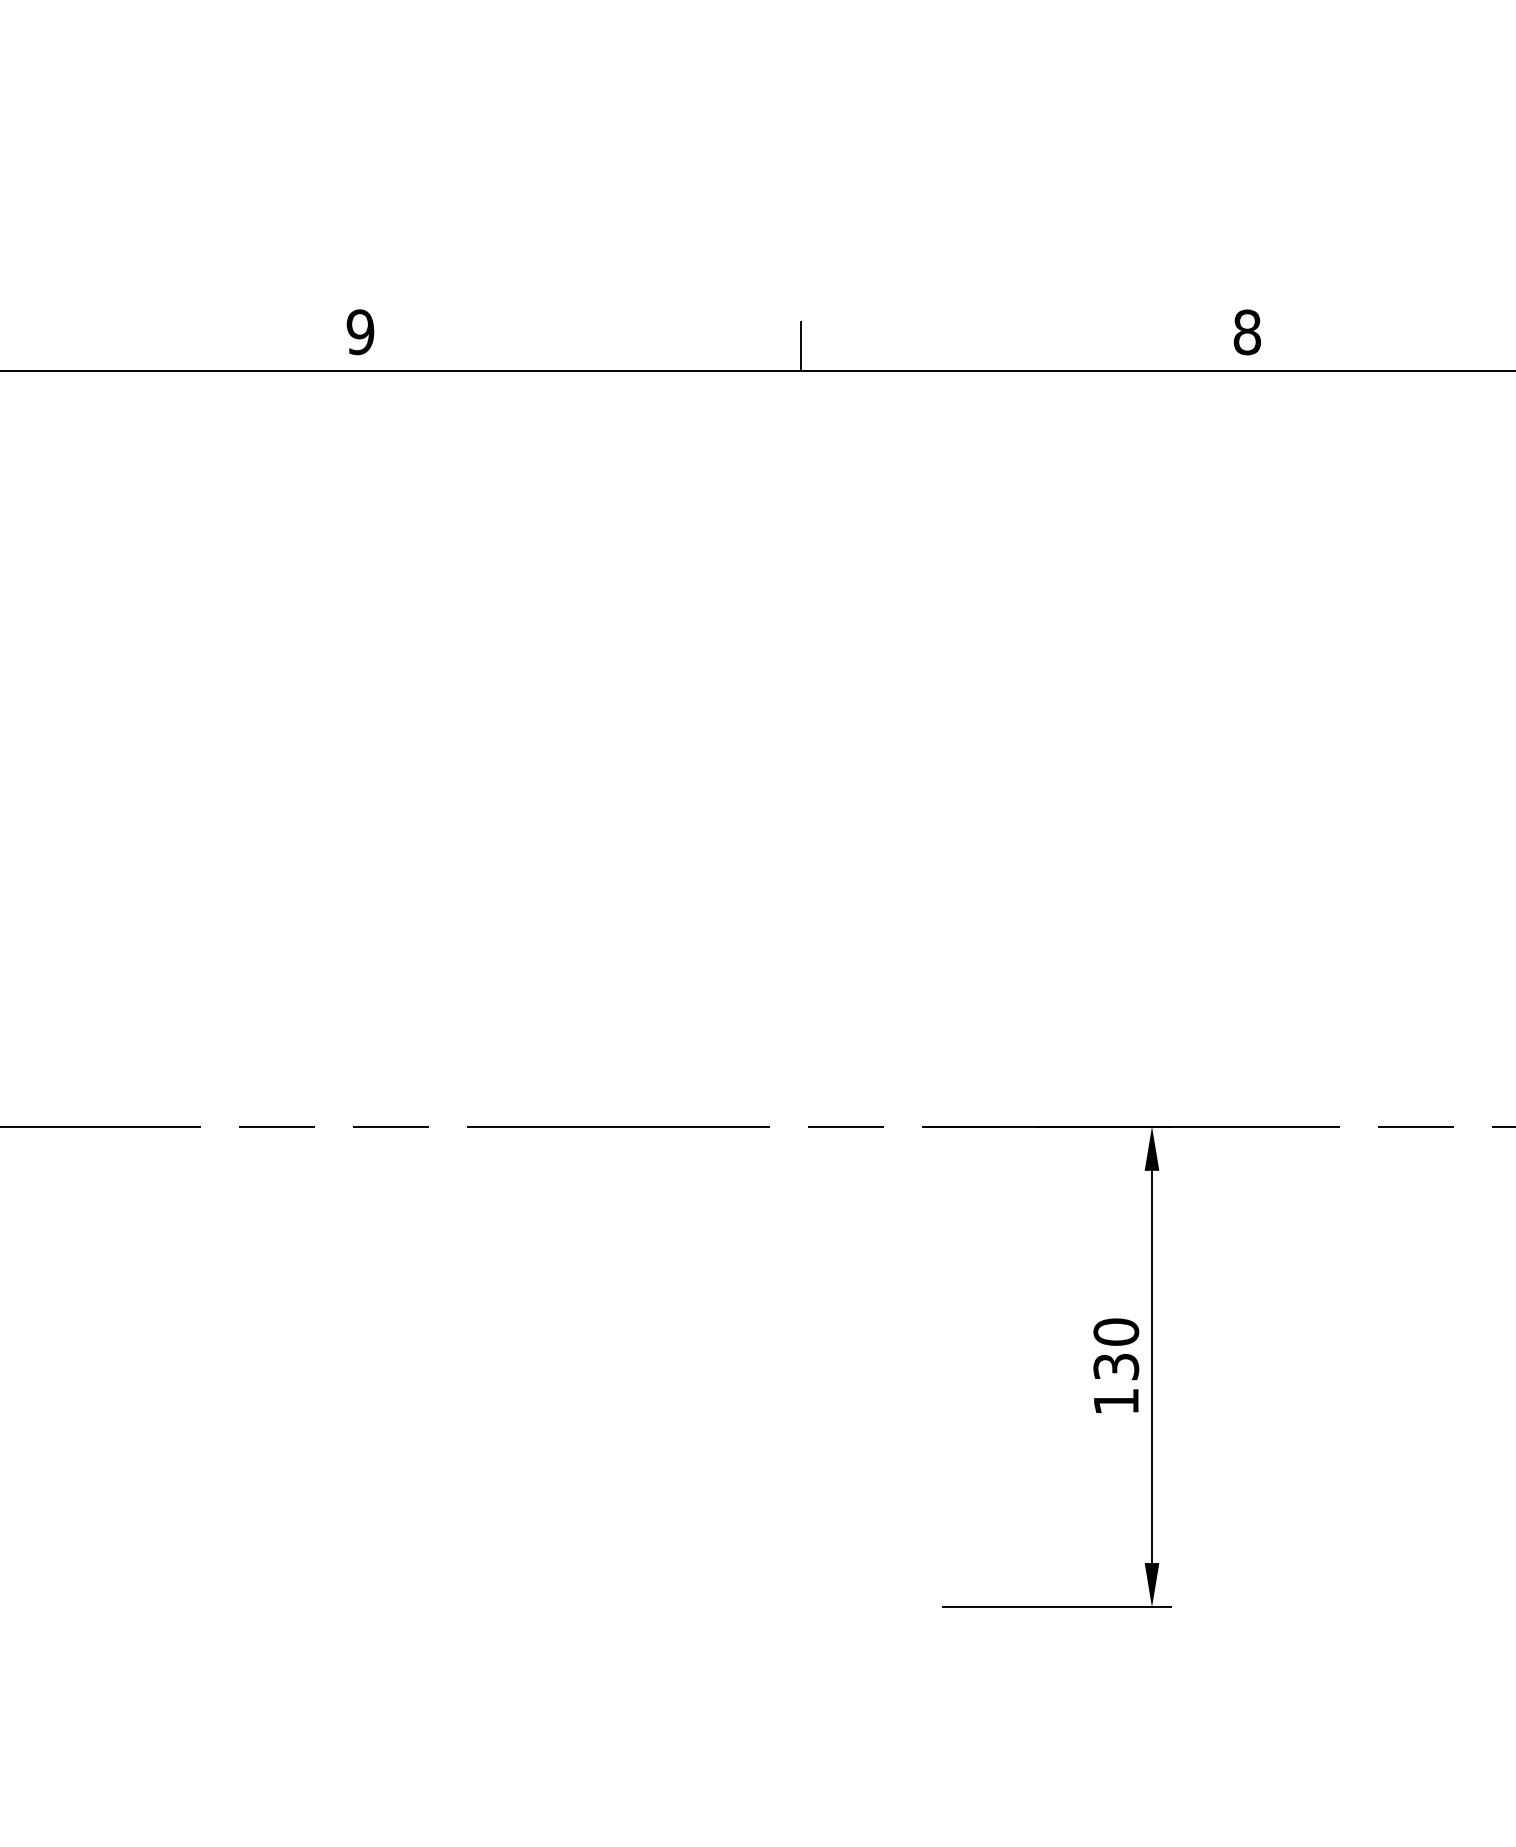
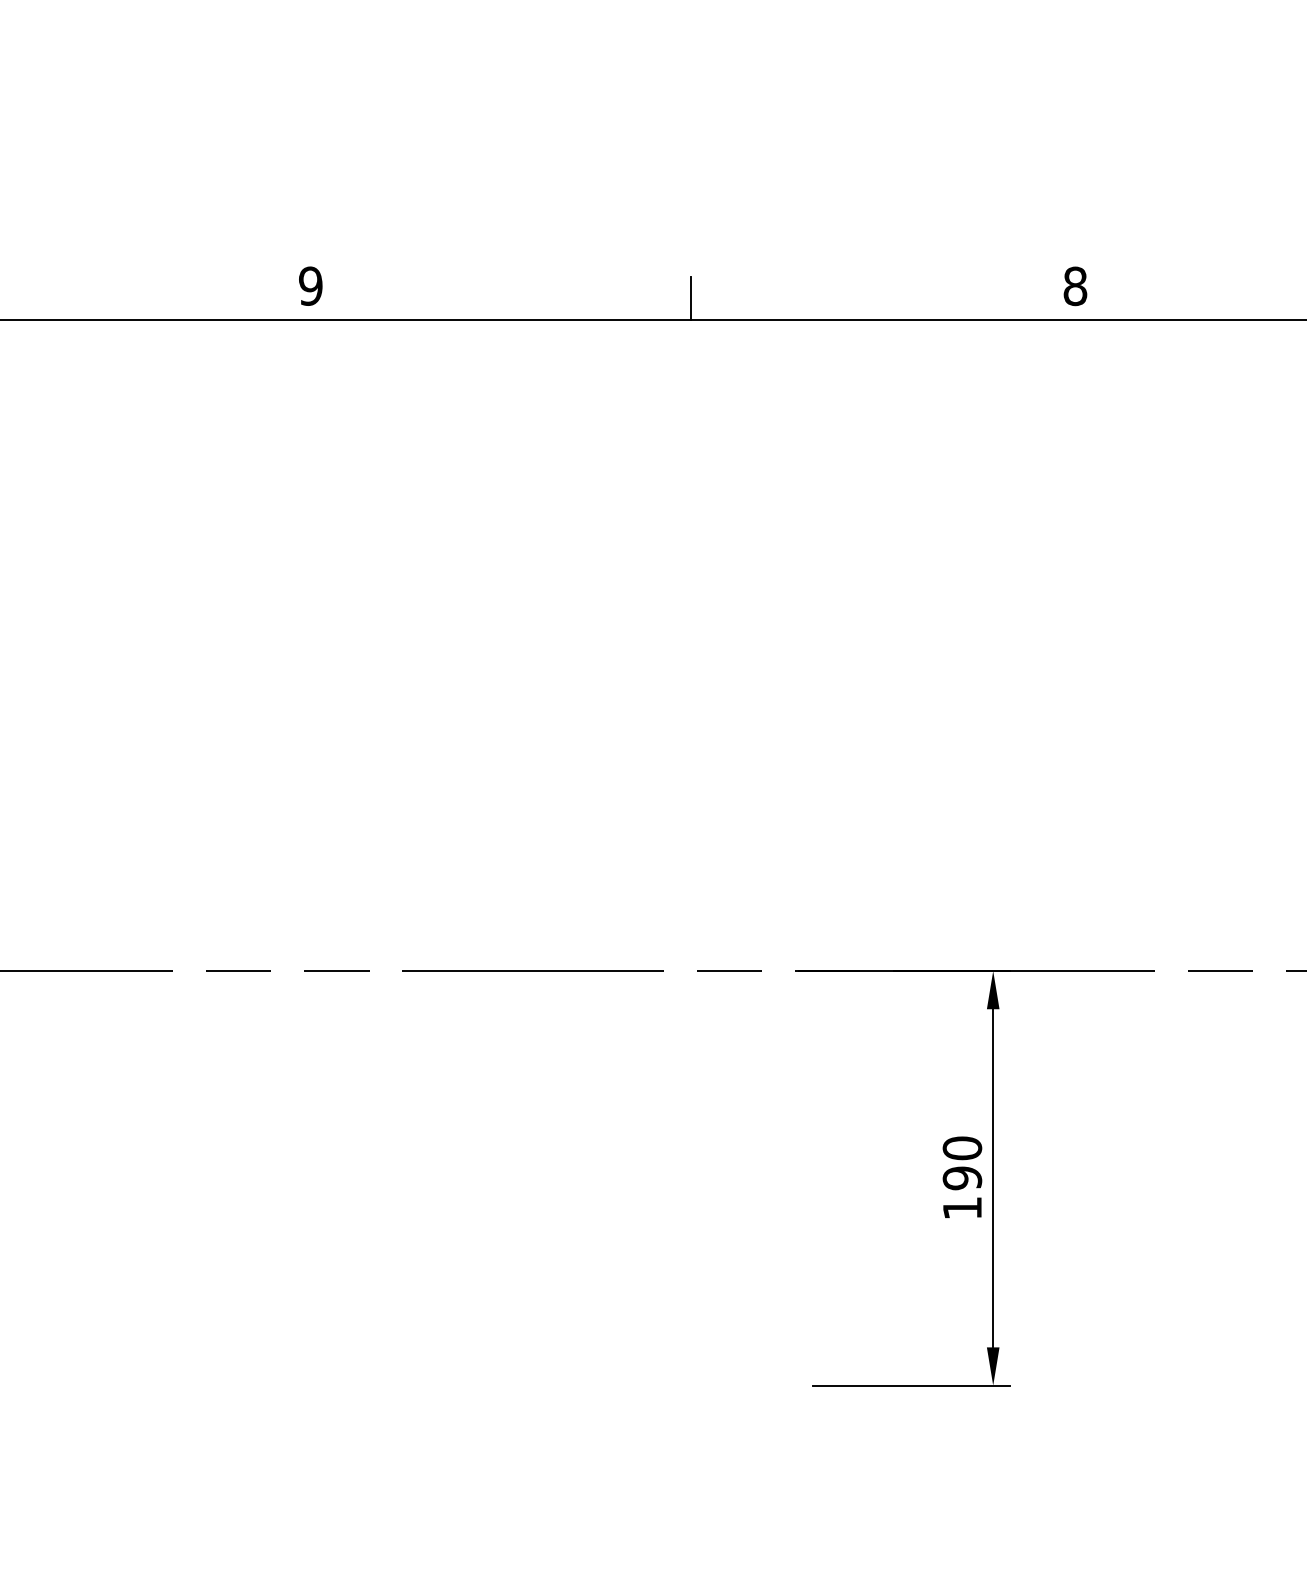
text: (1116, 1366) -> (962, 1177), 130 -> 190

